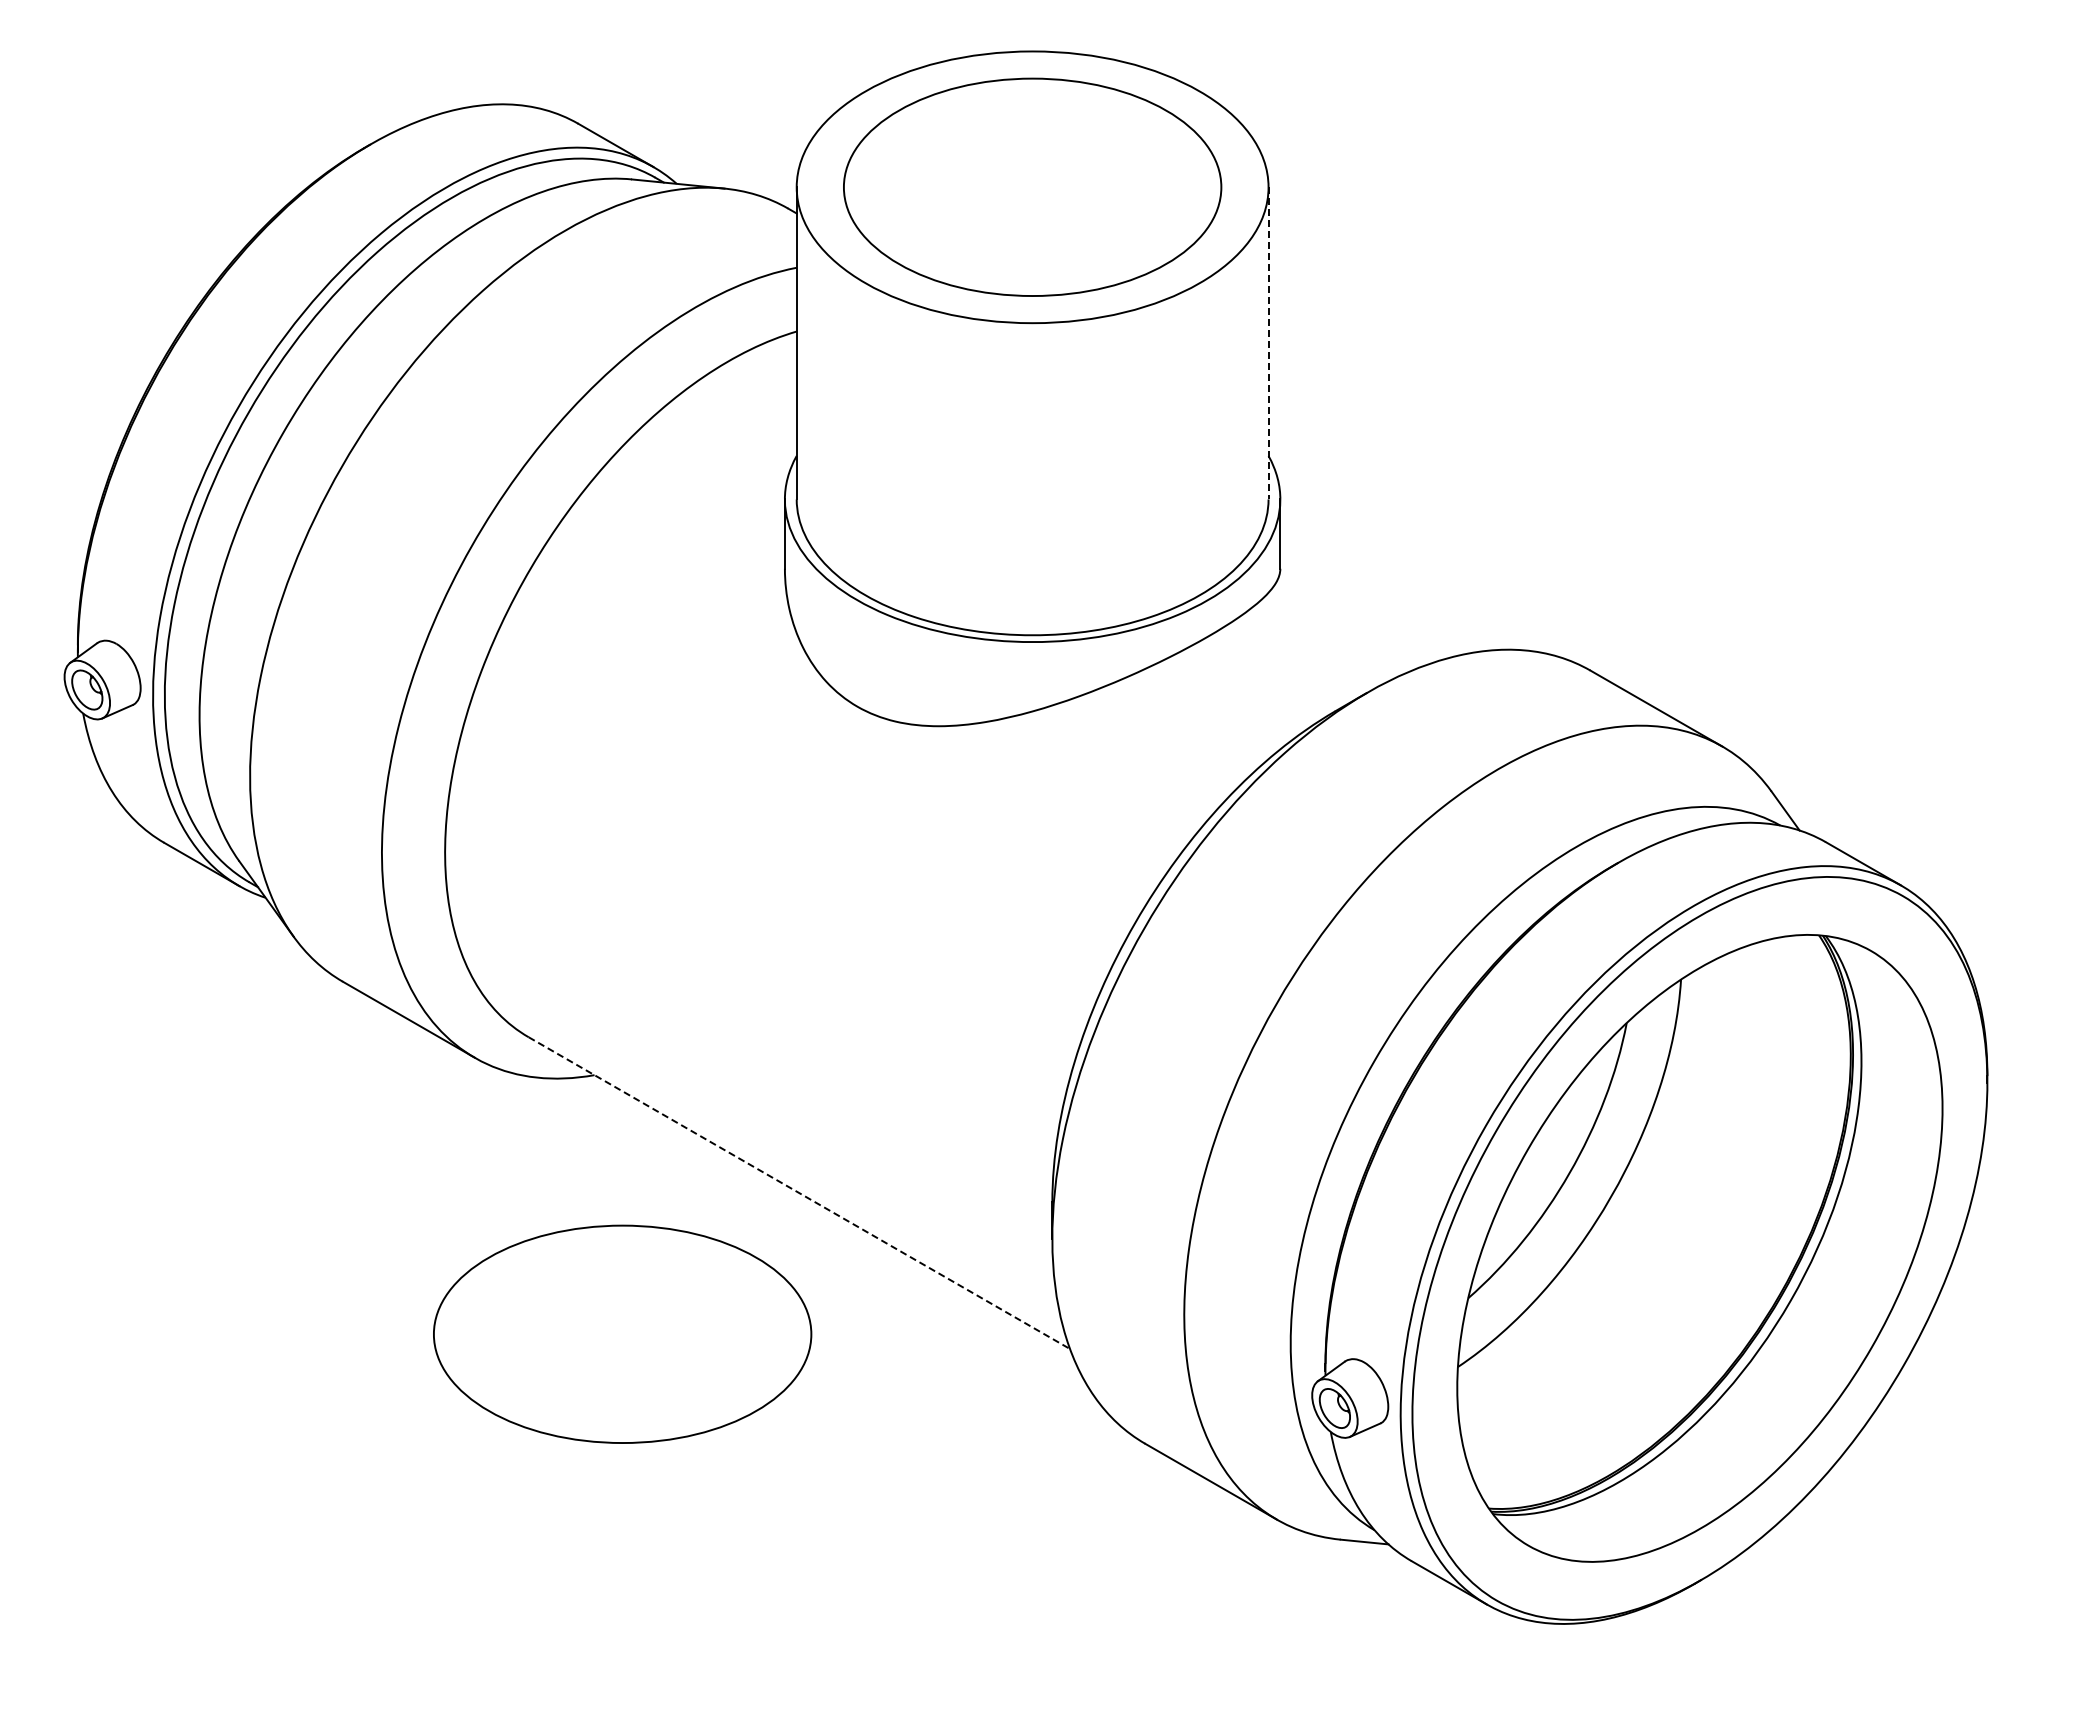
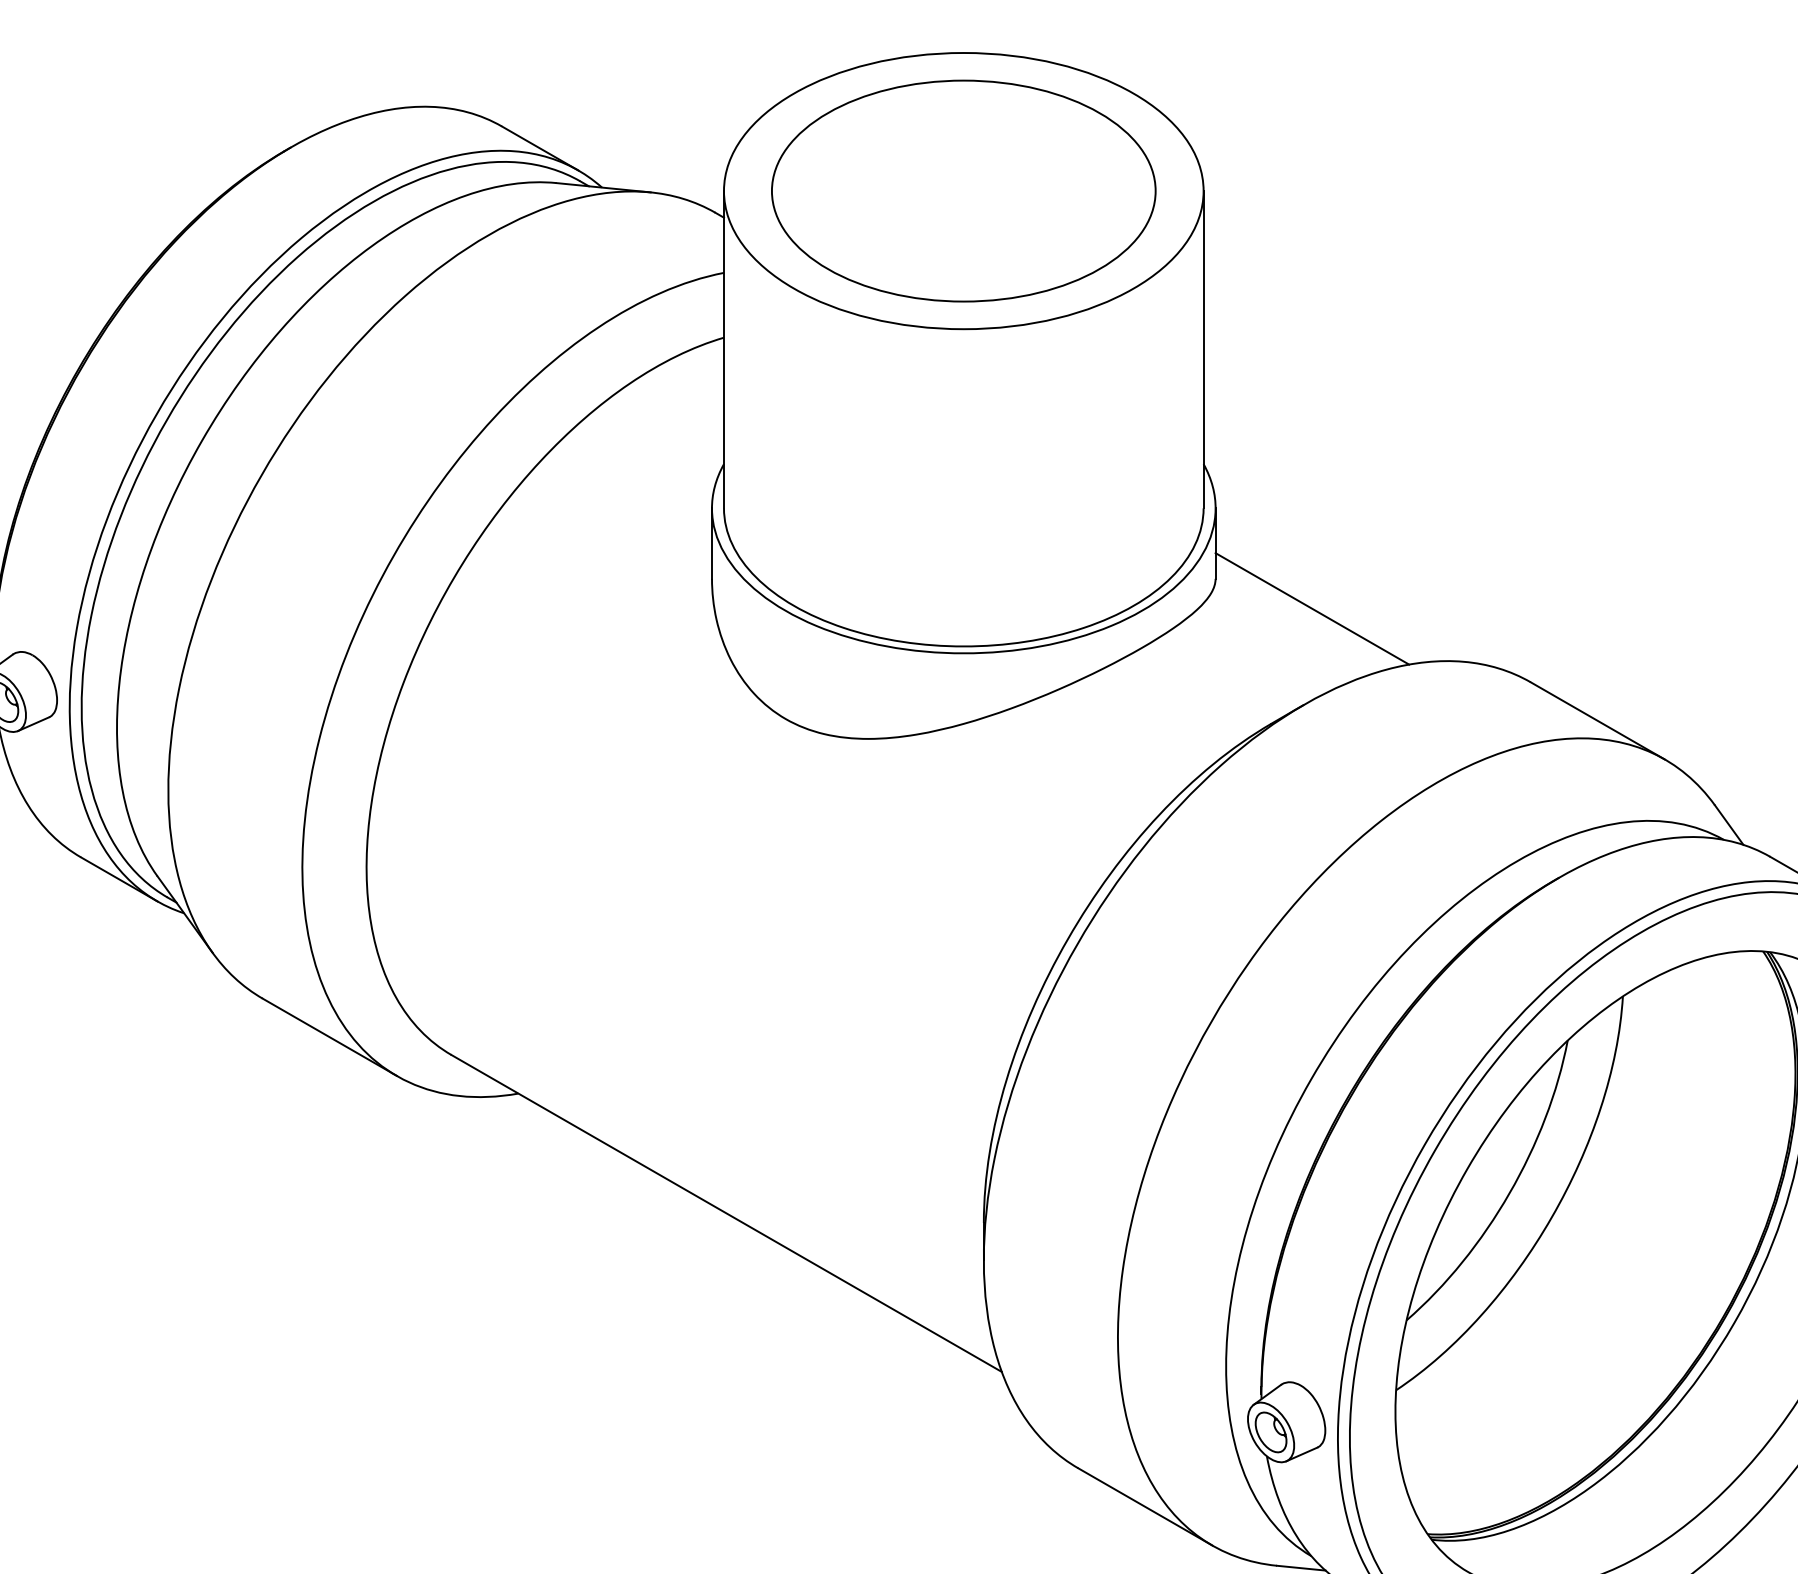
line: (1268, 343) -> (1203, 349), dashed -> solid
line: (1375, 598) -> (1312, 609), added
line: (799, 1193) -> (726, 1213), dashed -> solid
part: (622, 1333) -> (546, 1356), removed

